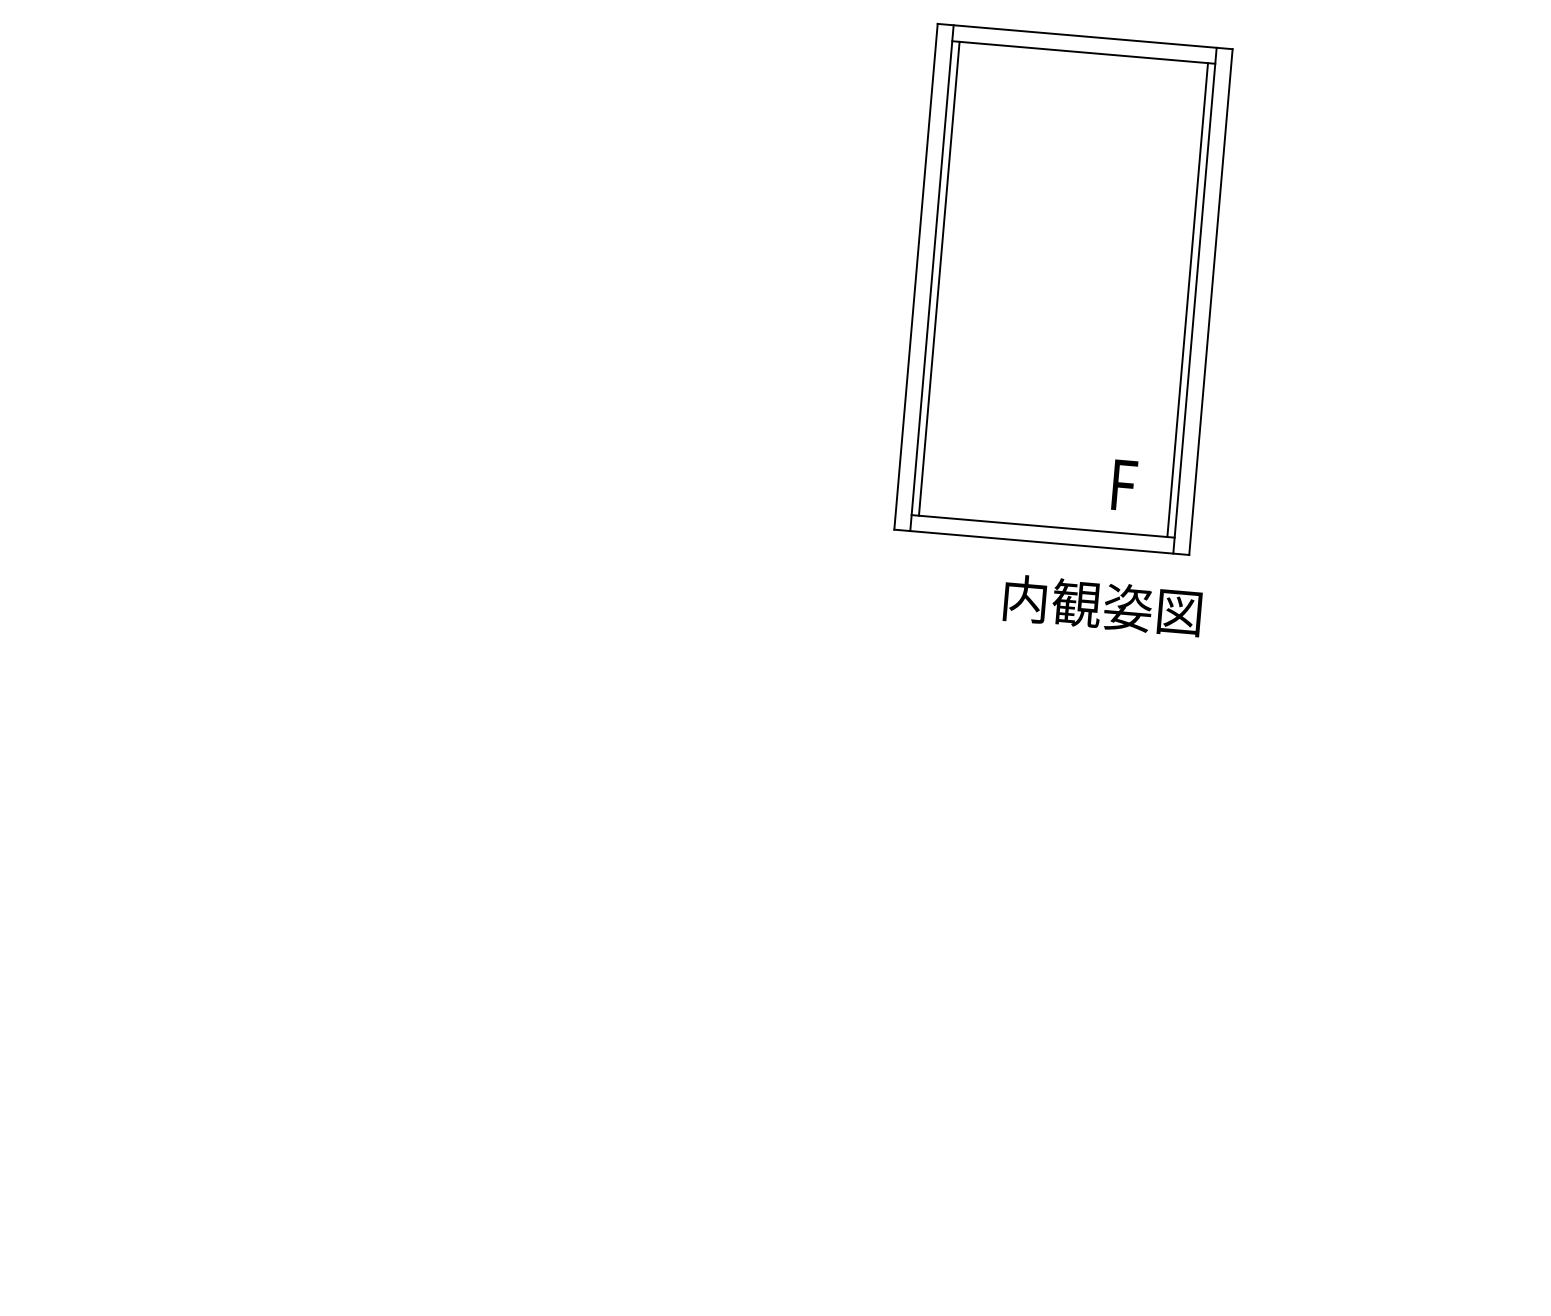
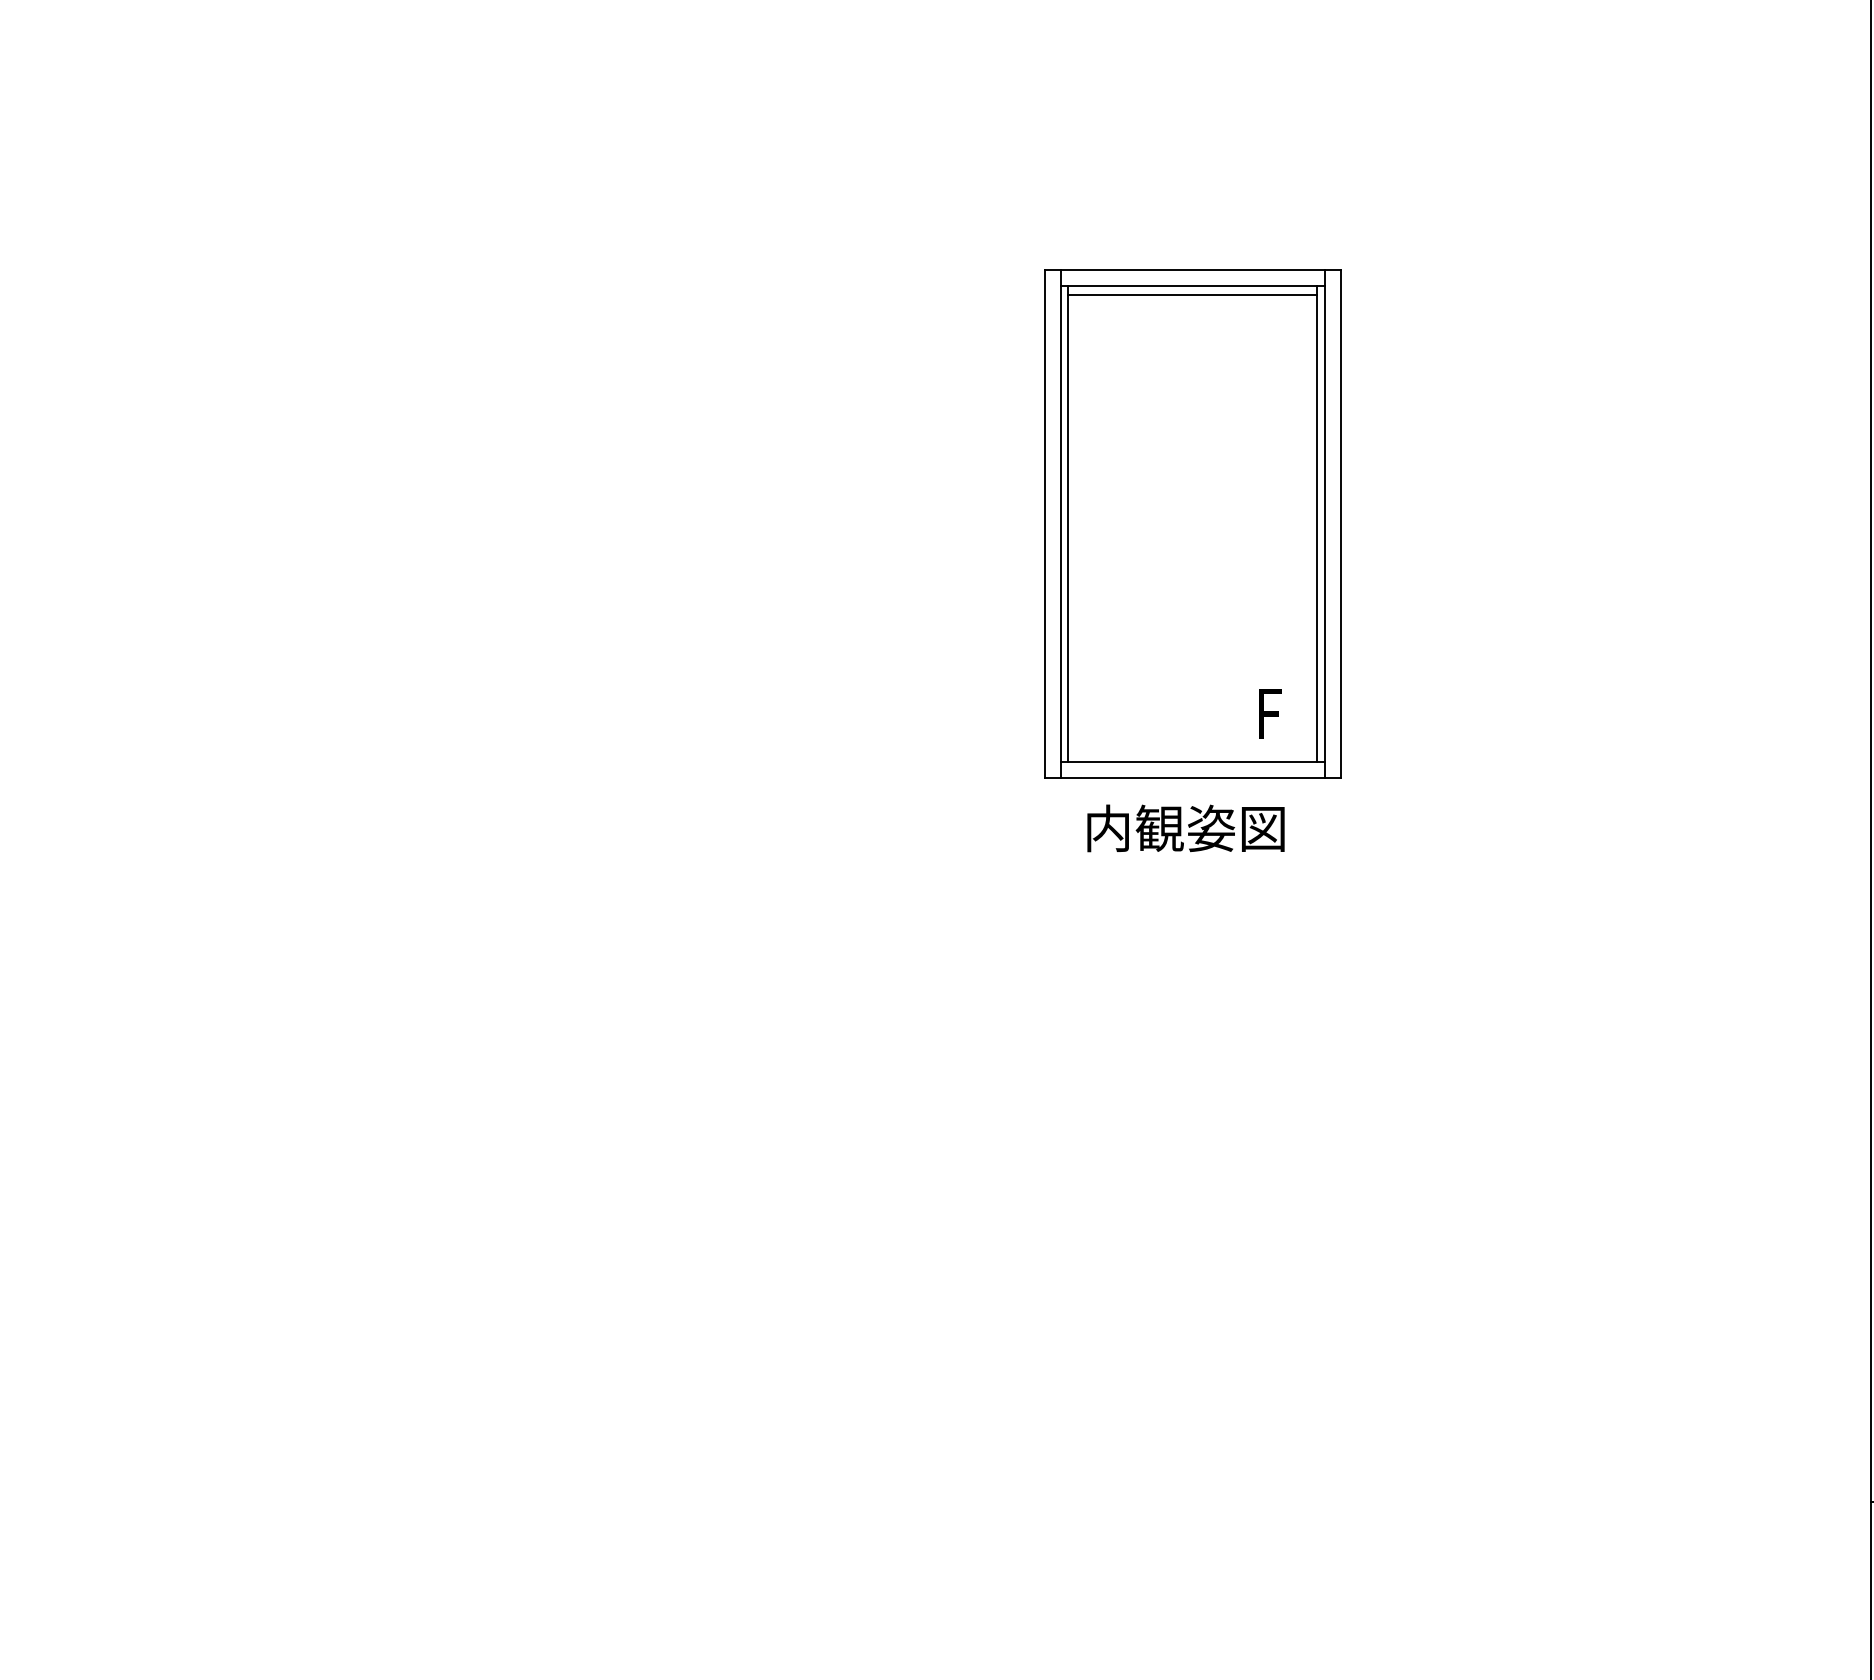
line: (1082, 60) -> (1192, 294), added
text: (1102, 605) -> (1185, 828), moved

